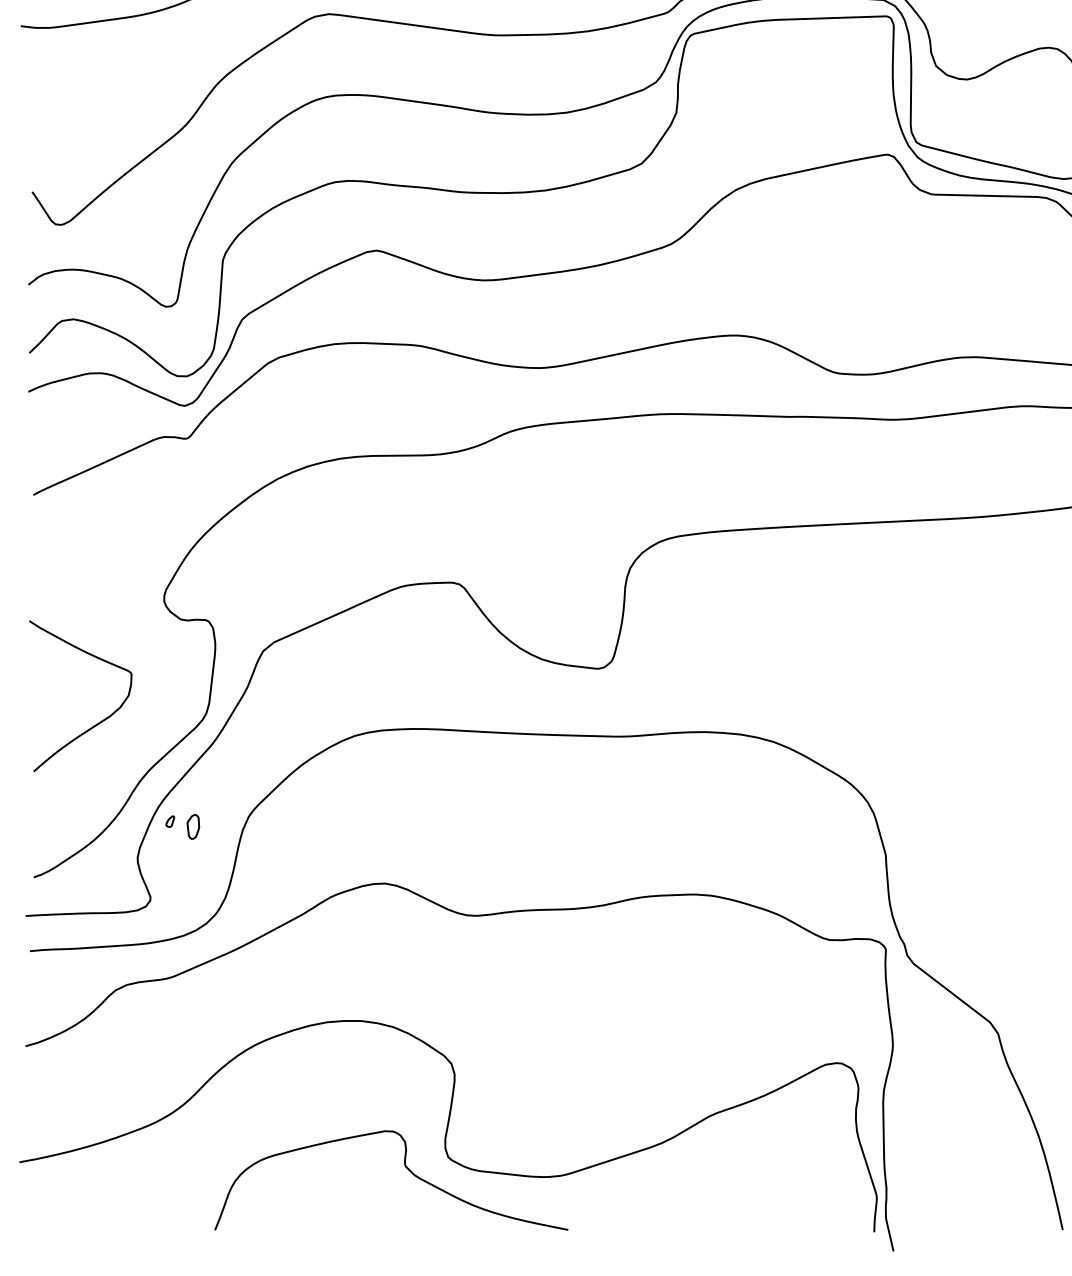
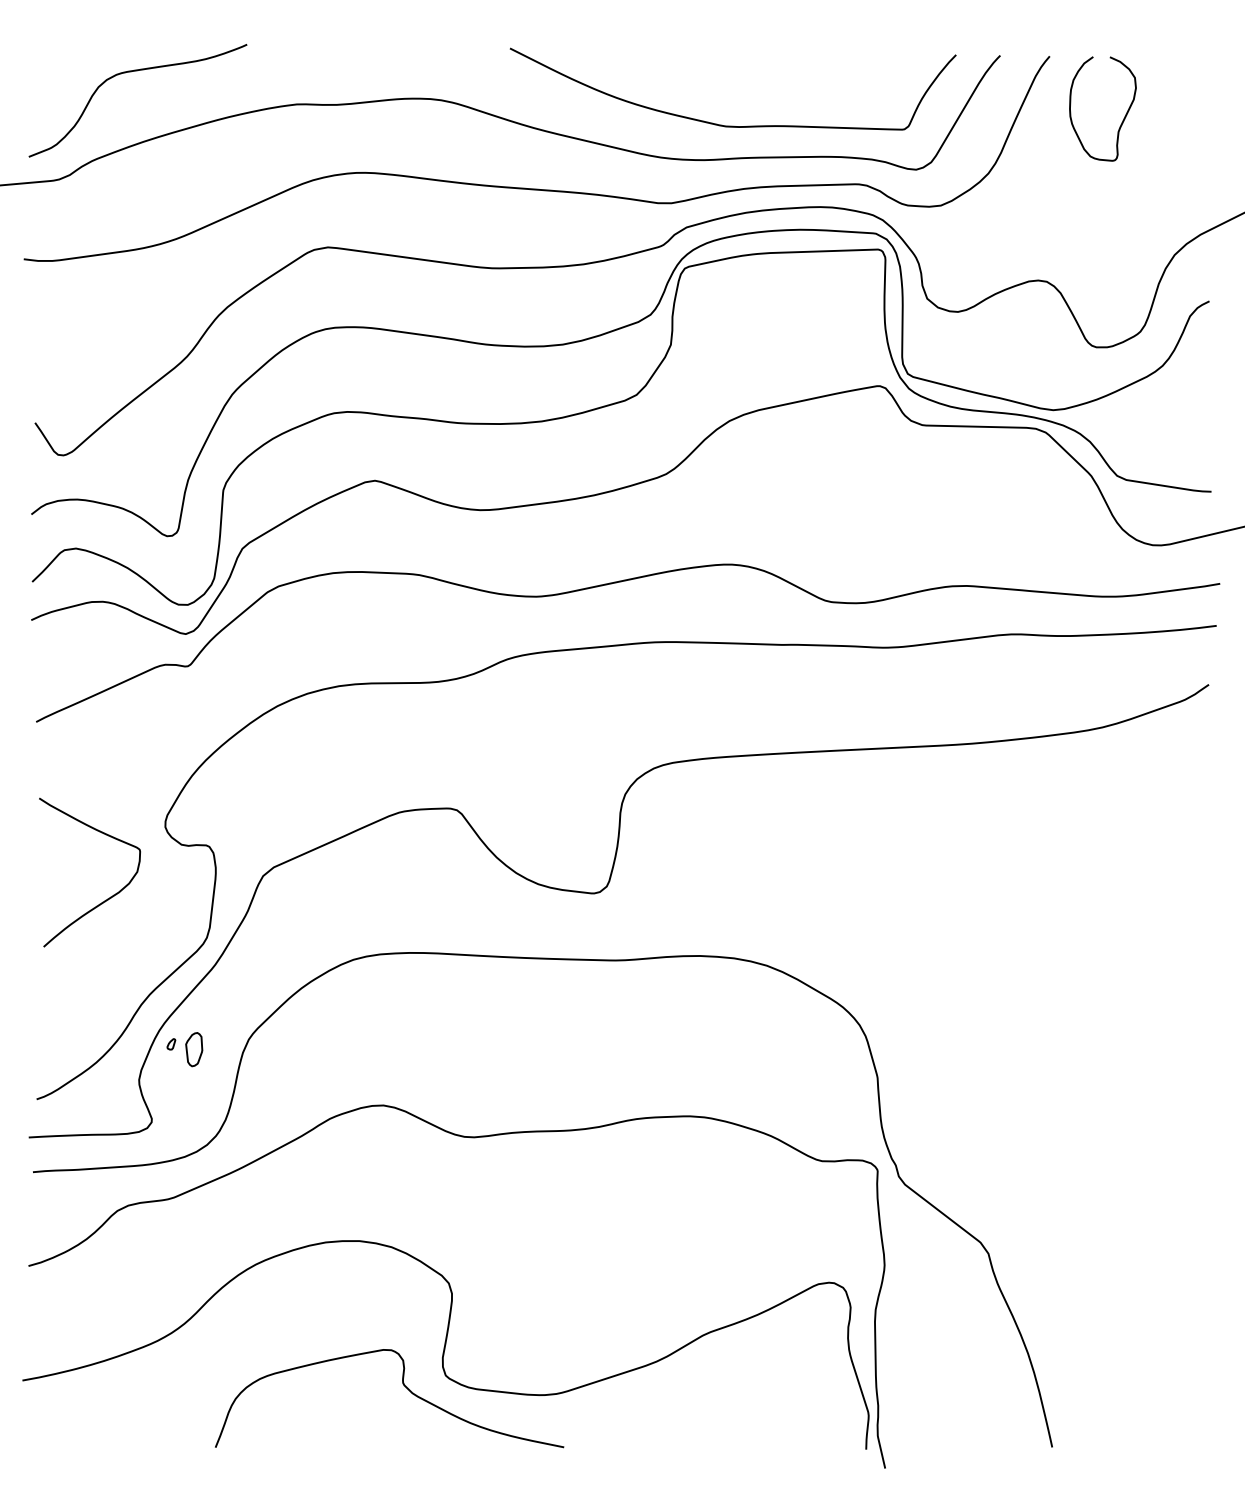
curve: (98, 722) -> (107, 898), moved
part: (192, 826) -> (193, 1049), size x1.4

